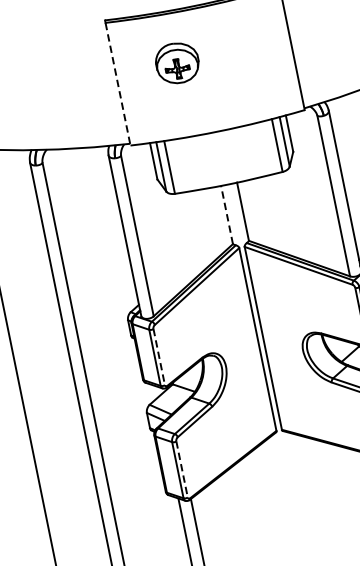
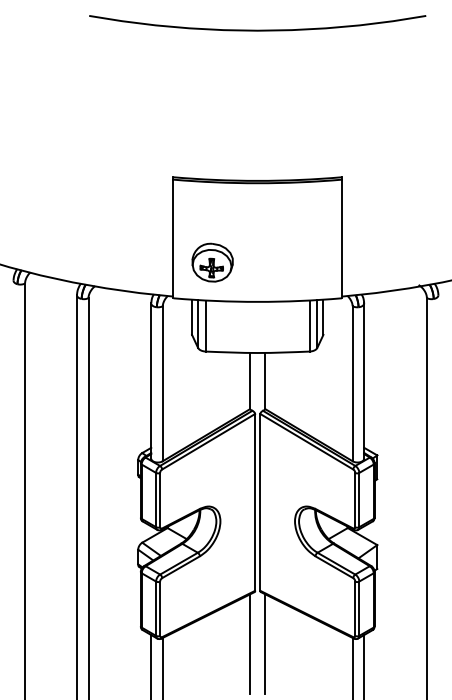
part: (177, 63) -> (212, 262), moved
line: (118, 84) -> (173, 239), dashed -> solid
line: (226, 214) -> (249, 380), dashed -> solid
line: (159, 357) -> (160, 500), dashed -> solid
line: (182, 470) -> (160, 609), dashed -> solid
line: (298, 483) -> (265, 643), added
line: (281, 486) -> (249, 643), added

